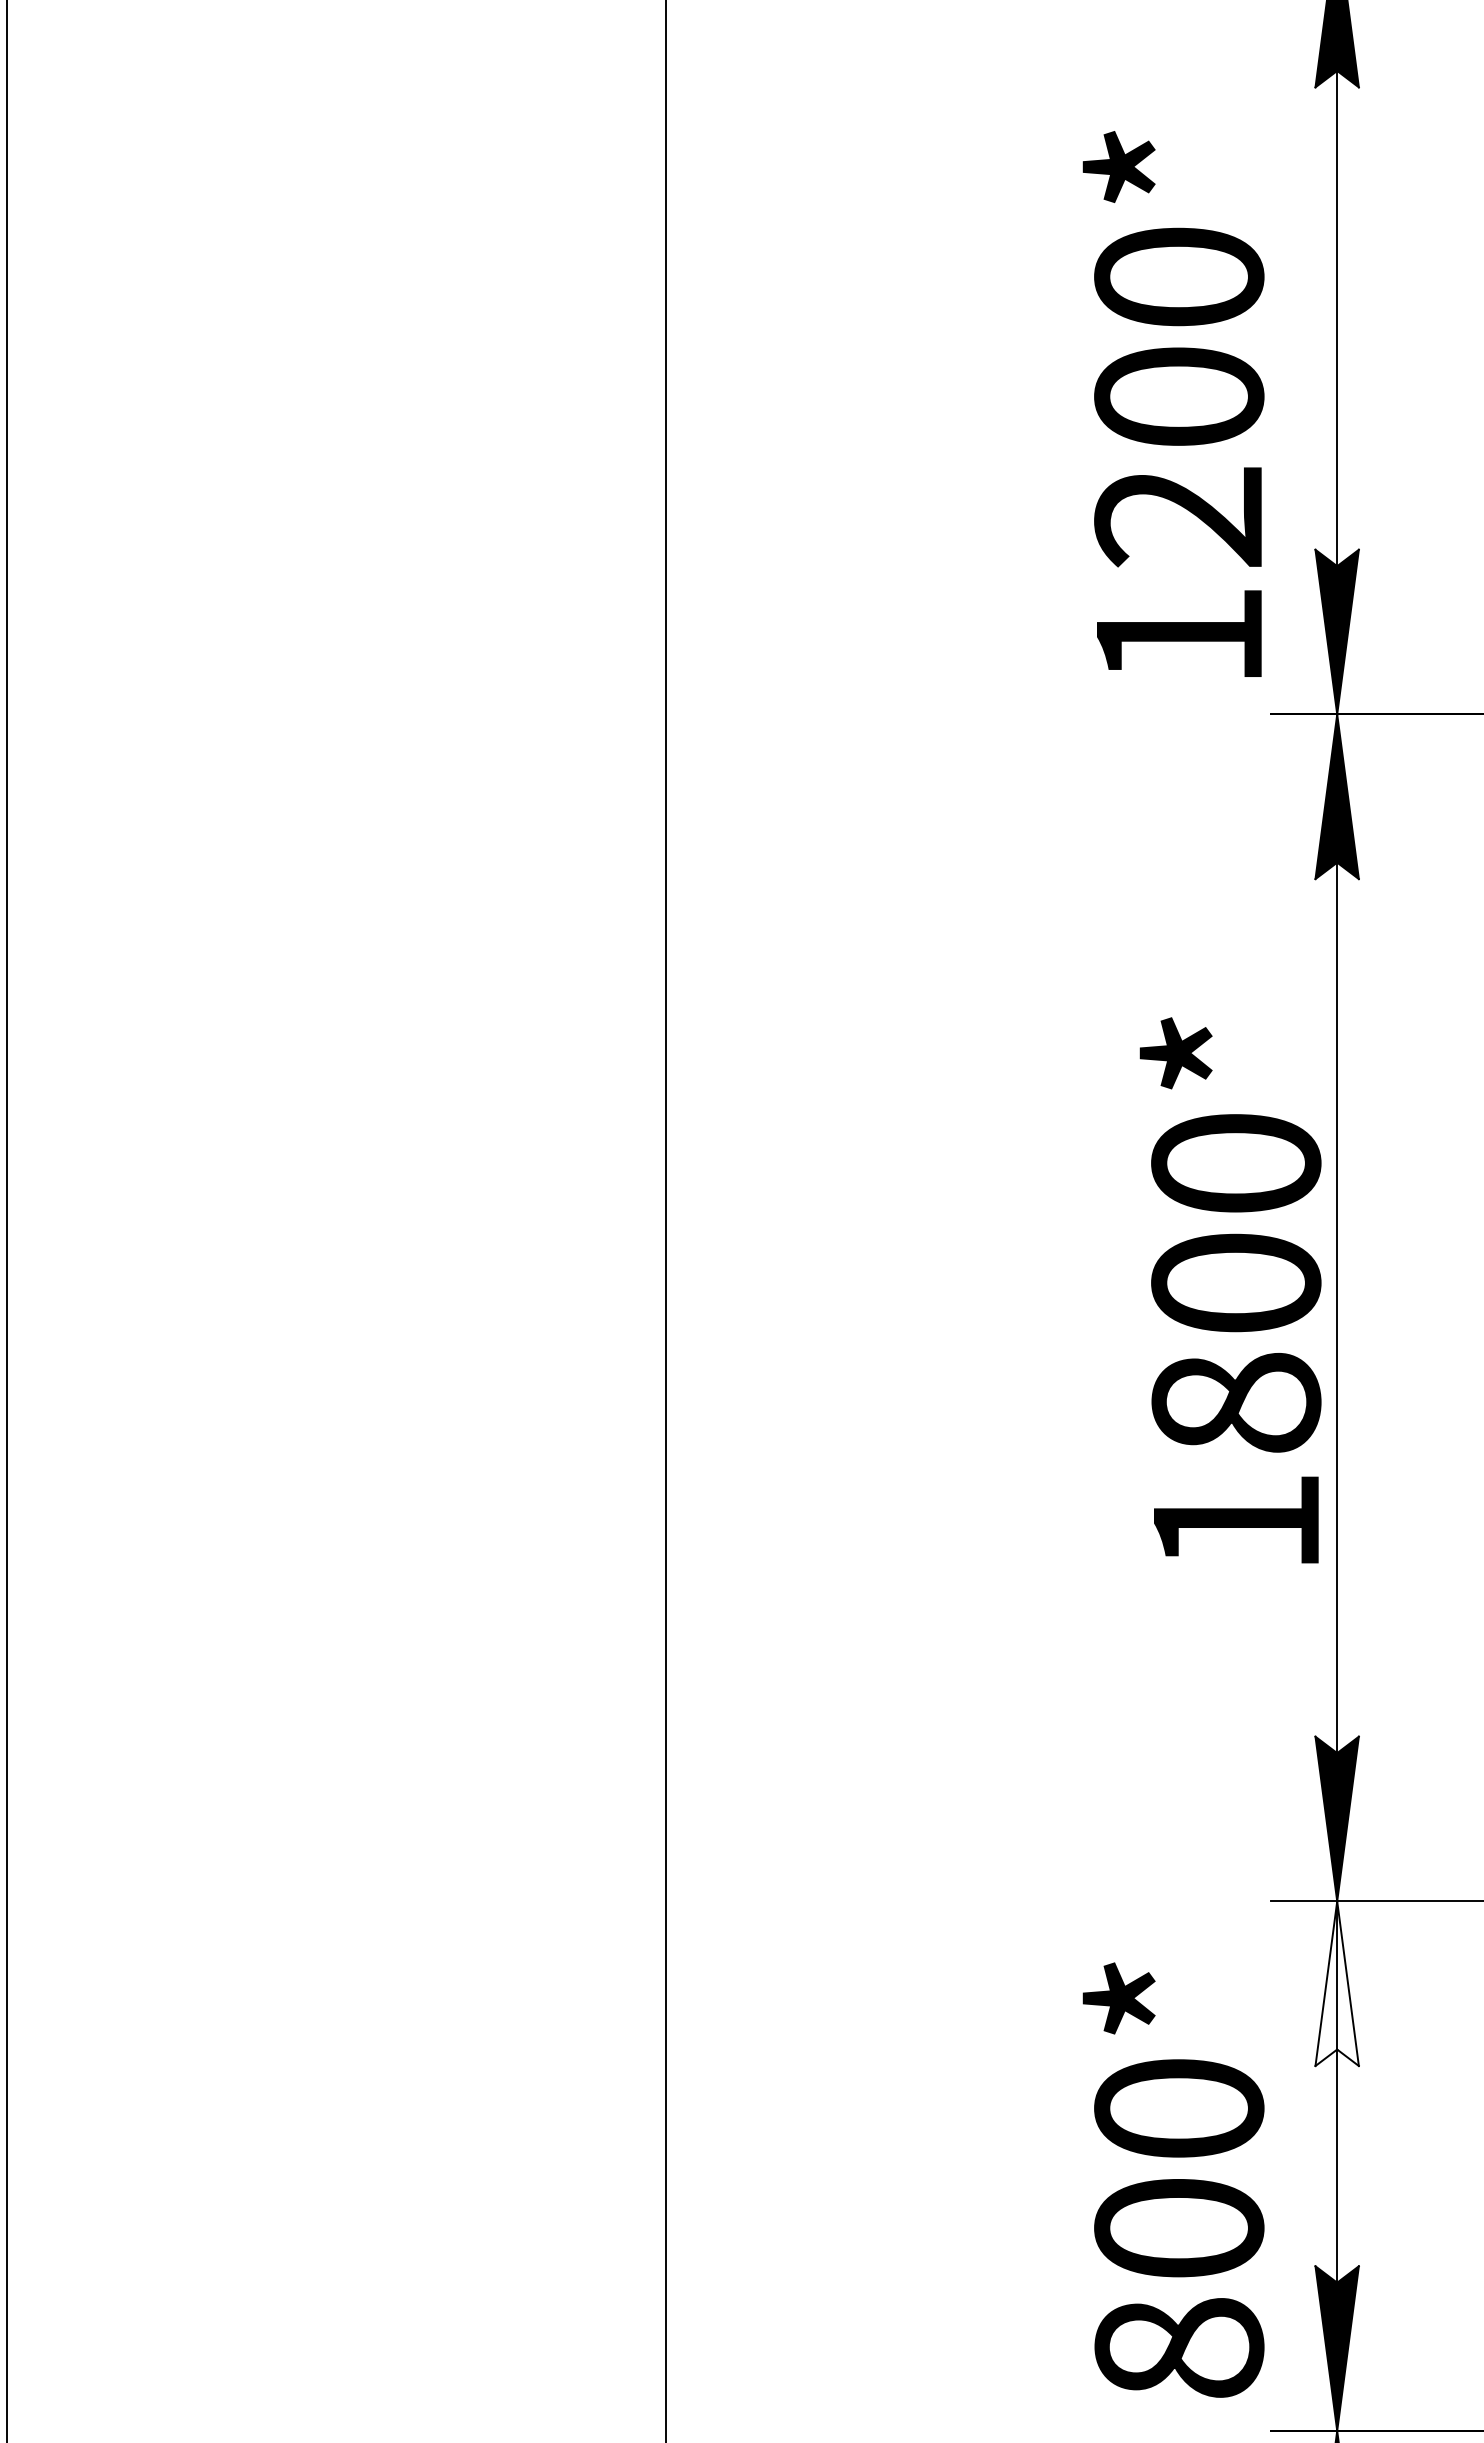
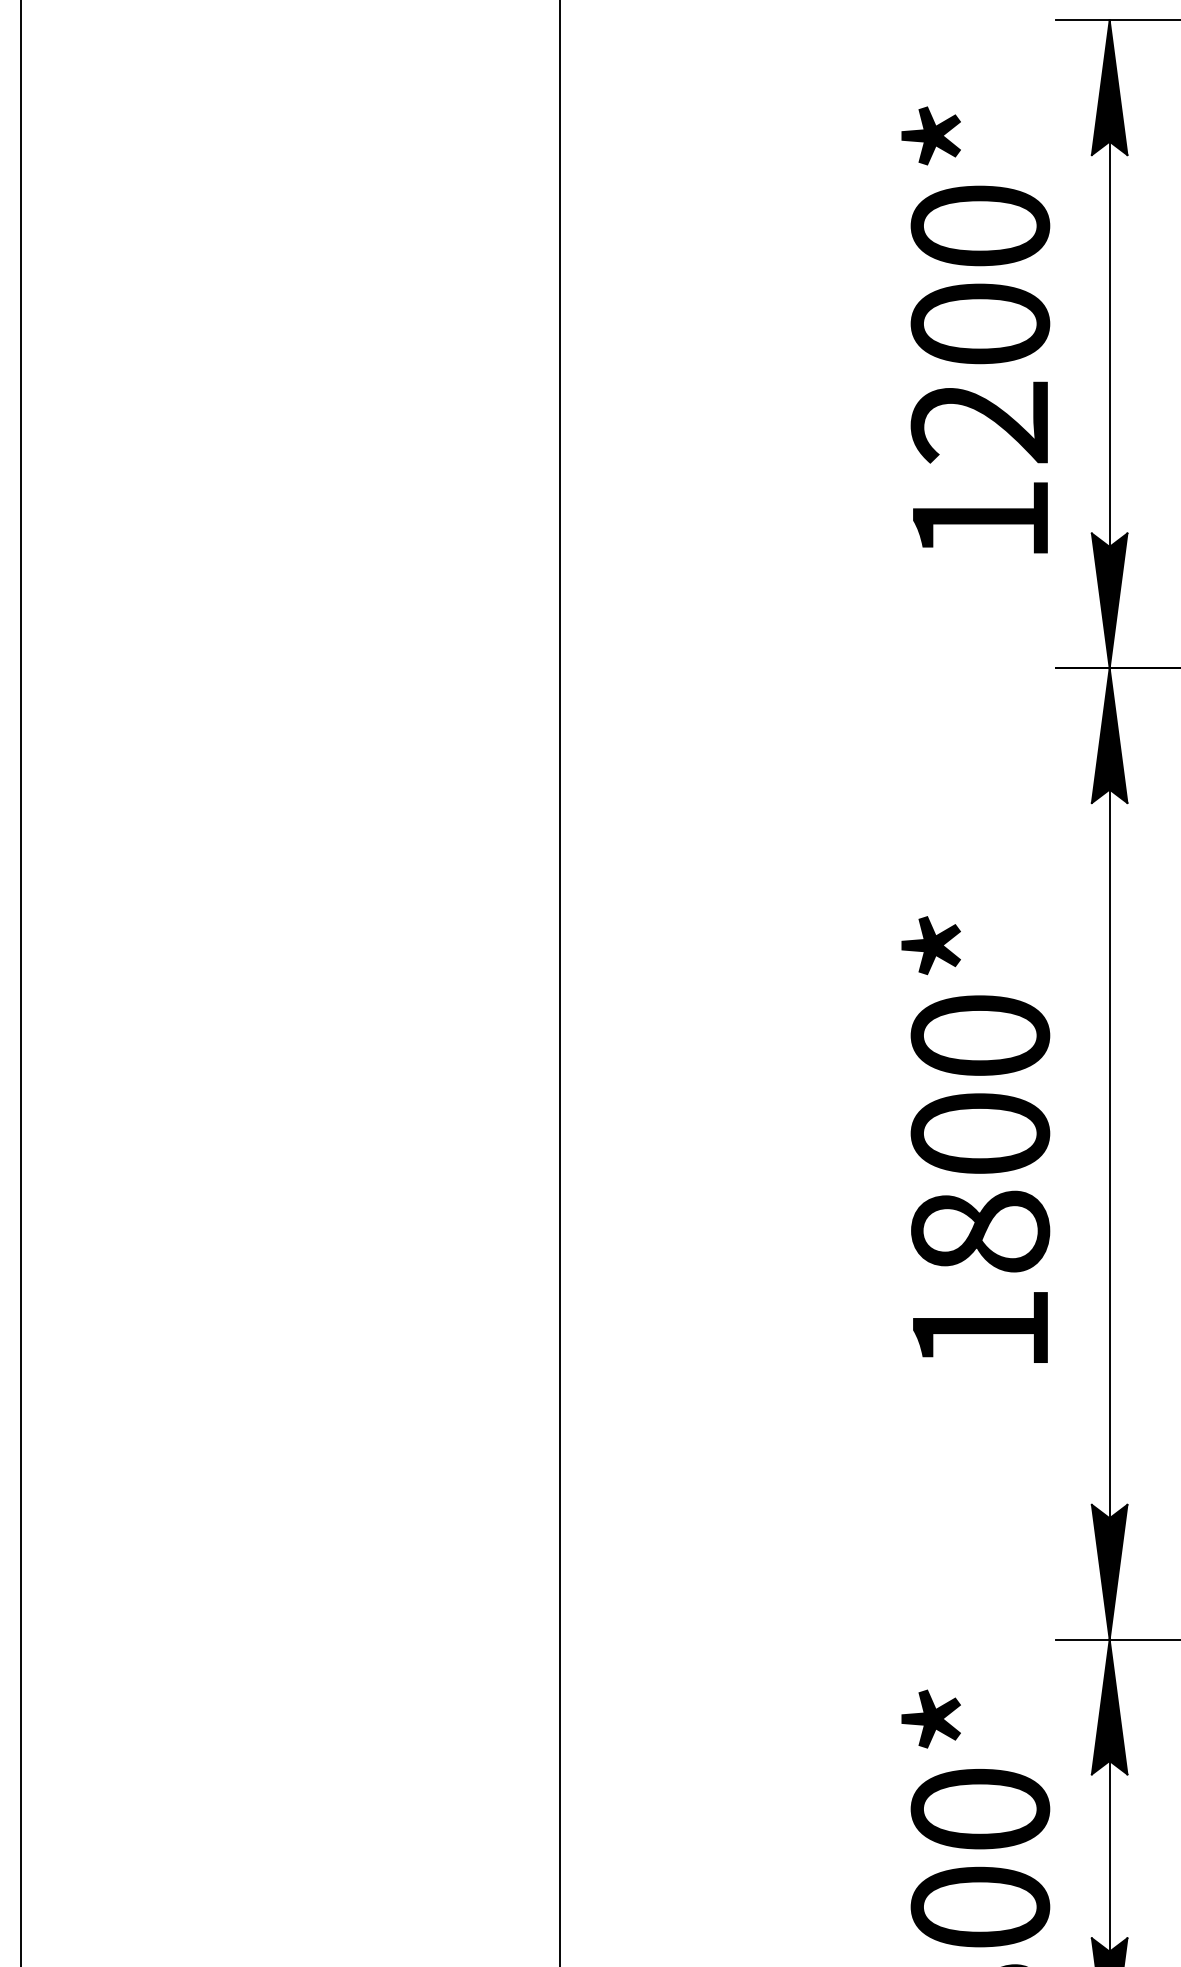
text: (1173, 403) -> (975, 329), moved
text: (1230, 1290) -> (975, 1139), moved
fill: (1336, 1983) -> (1109, 1706), added

